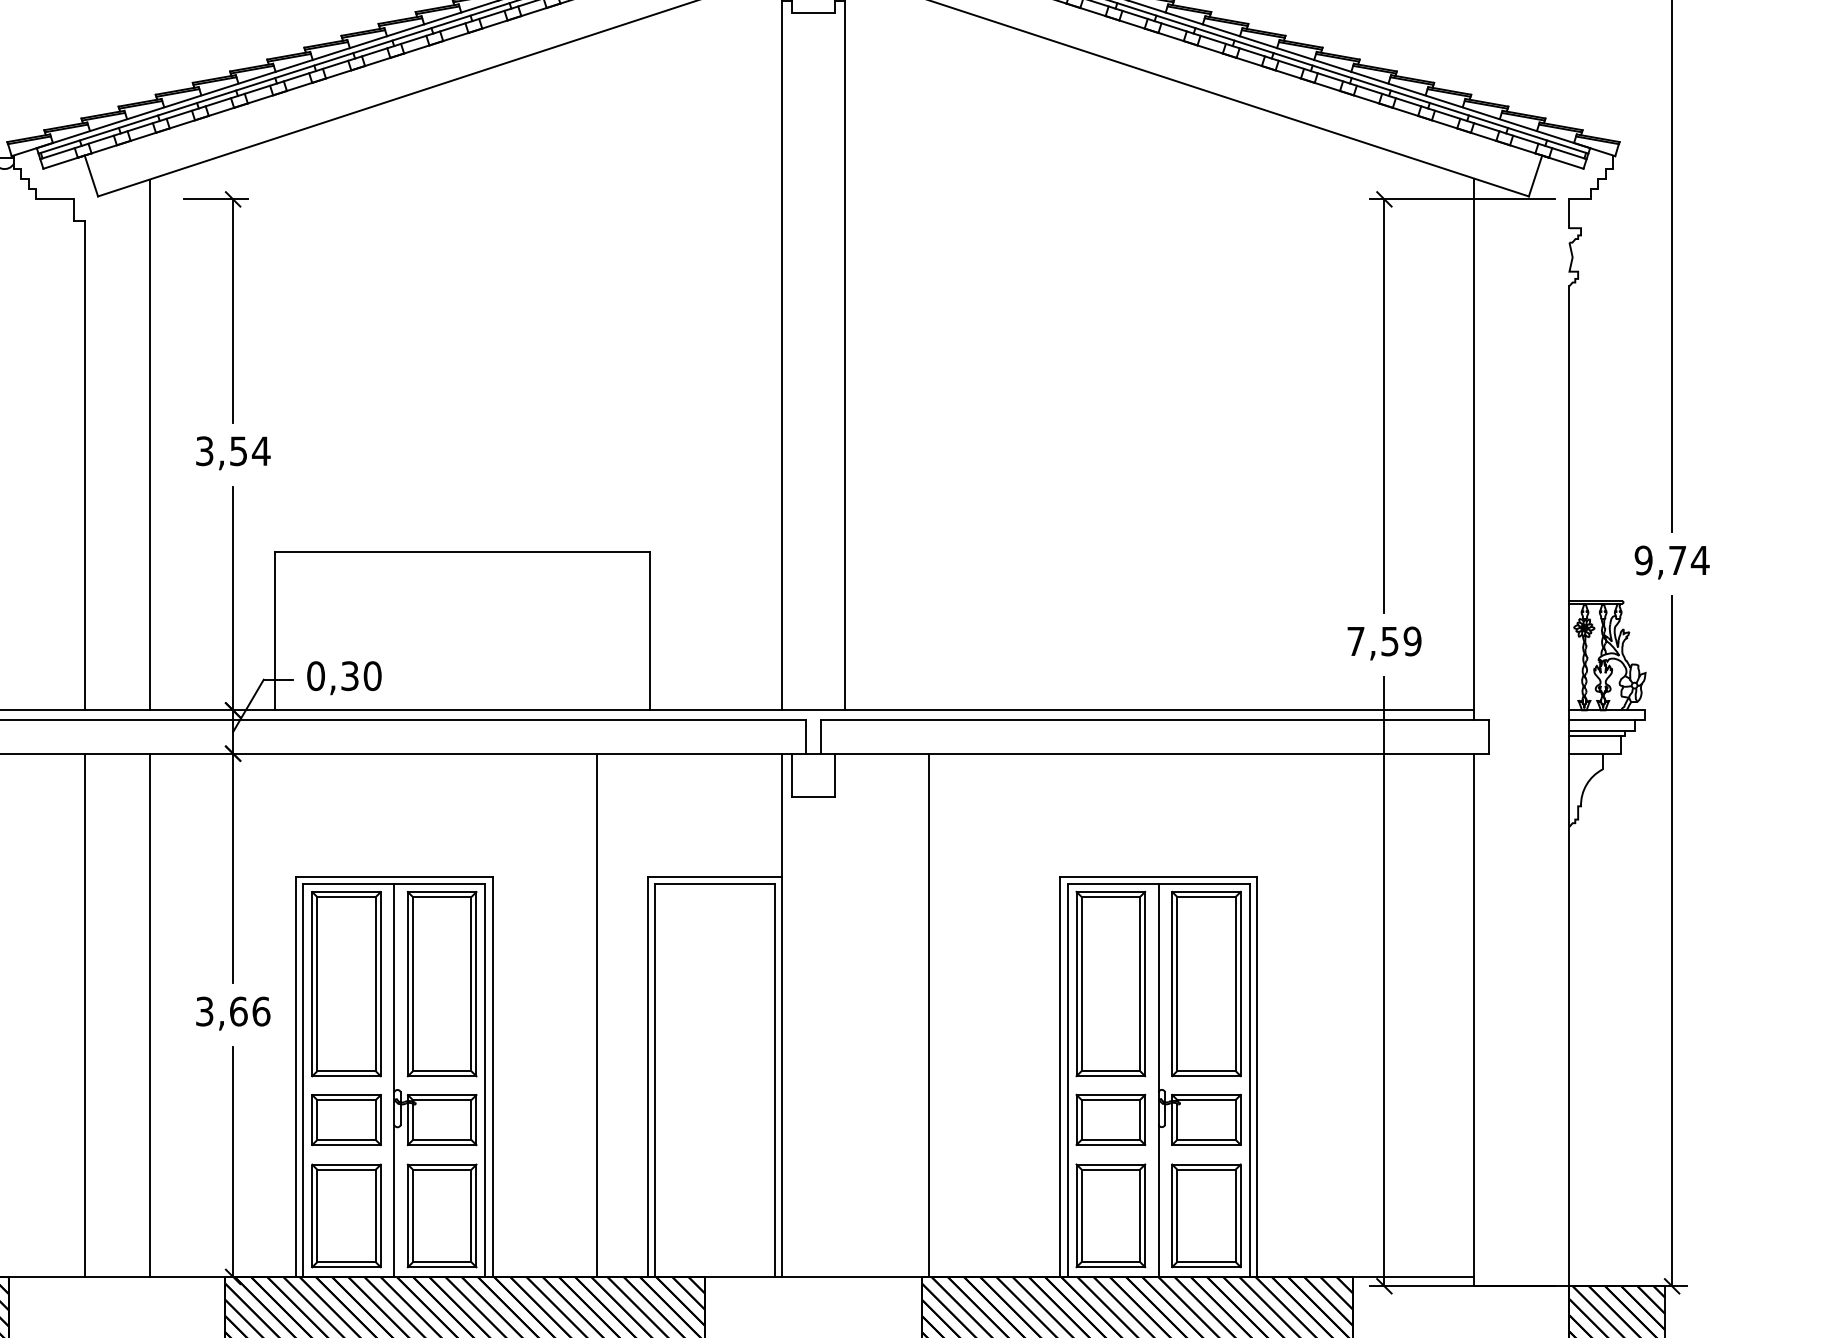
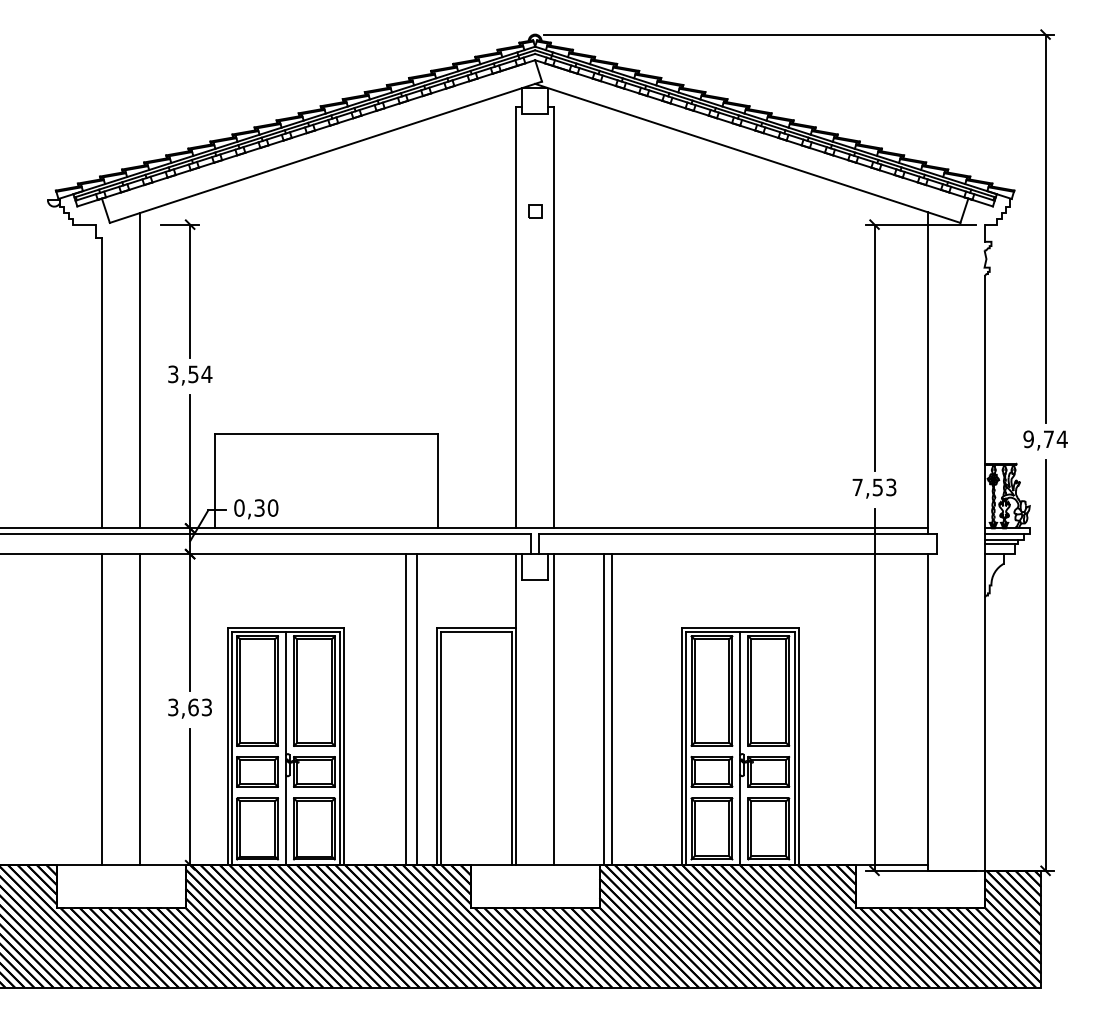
part: (814, 177) -> (535, 211), added
text: (1412, 639) -> (891, 486), 7,59 -> 7,53
text: (260, 1011) -> (206, 707), 3,66 -> 3,63
line: (613, 1014) -> (416, 709), added
line: (844, 1014) -> (553, 709), added
line: (943, 1014) -> (612, 709), added

